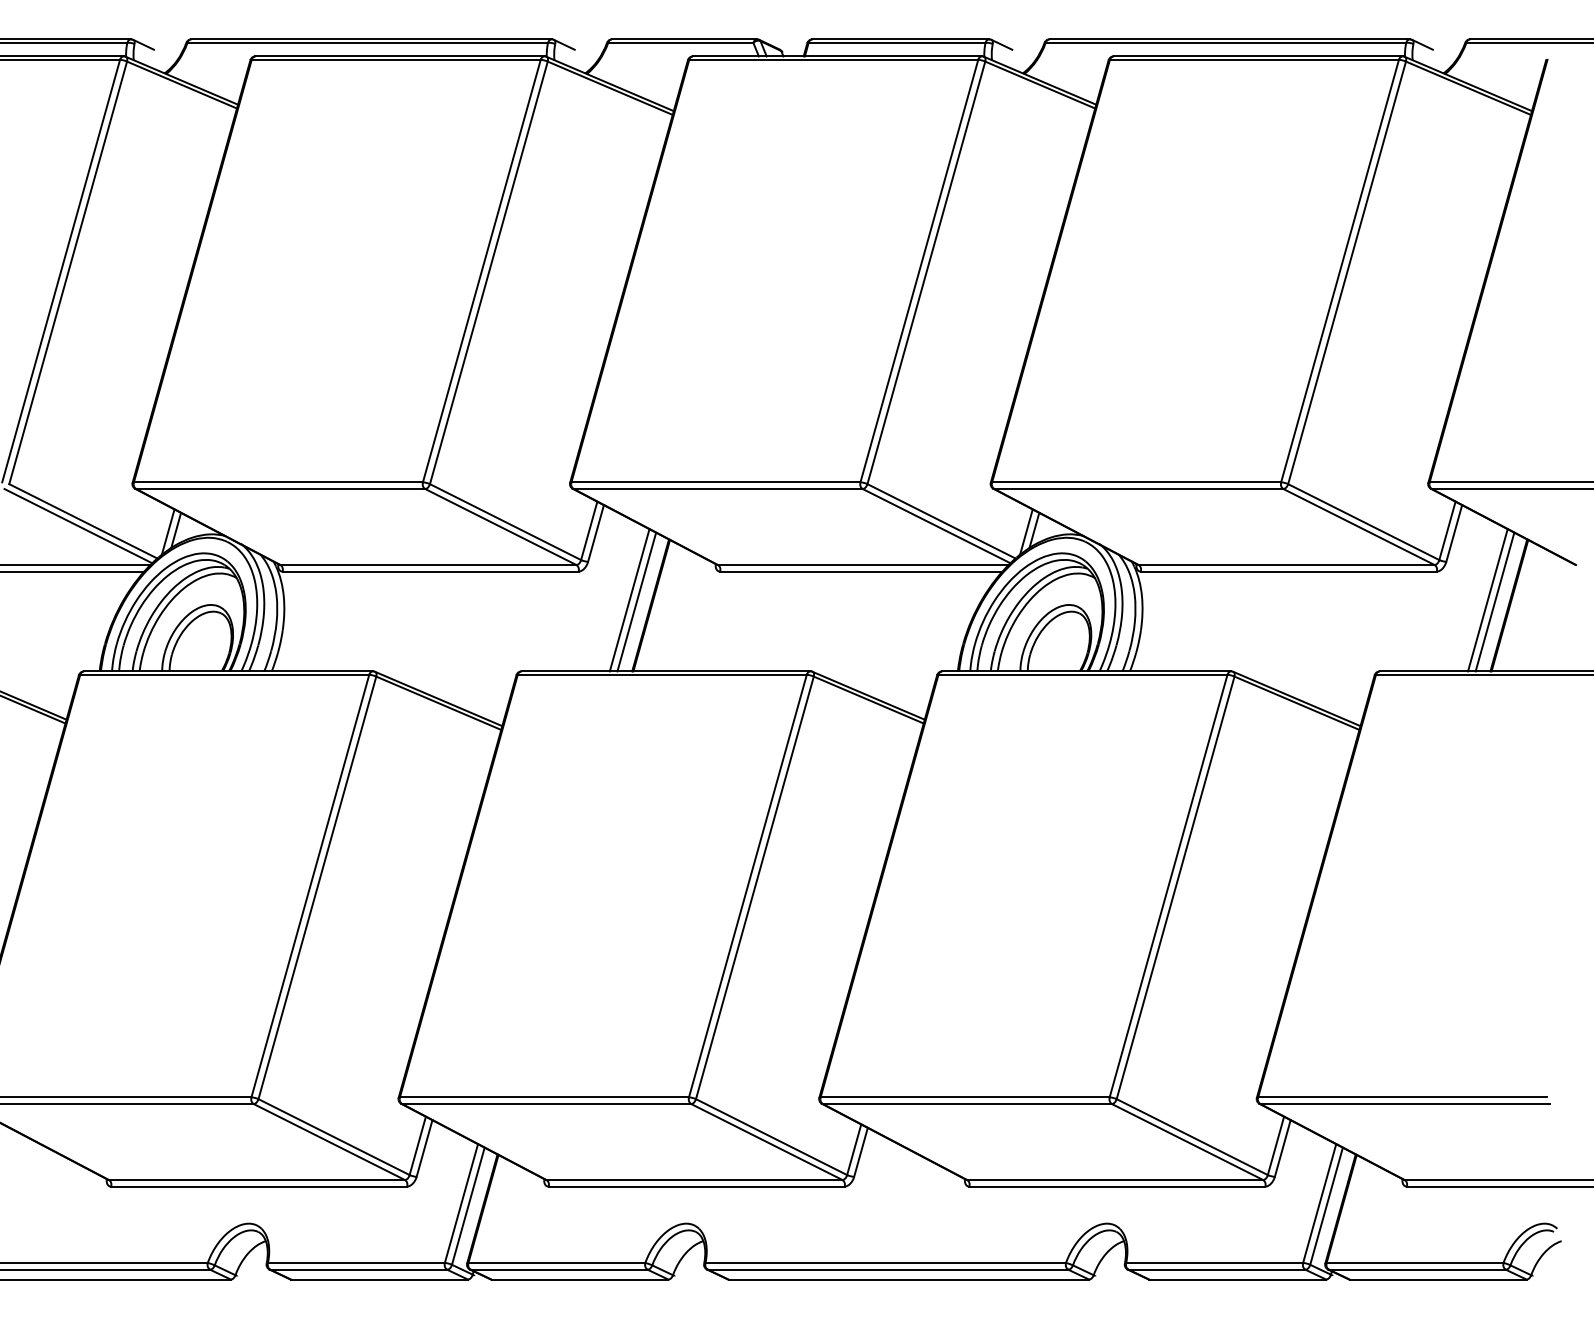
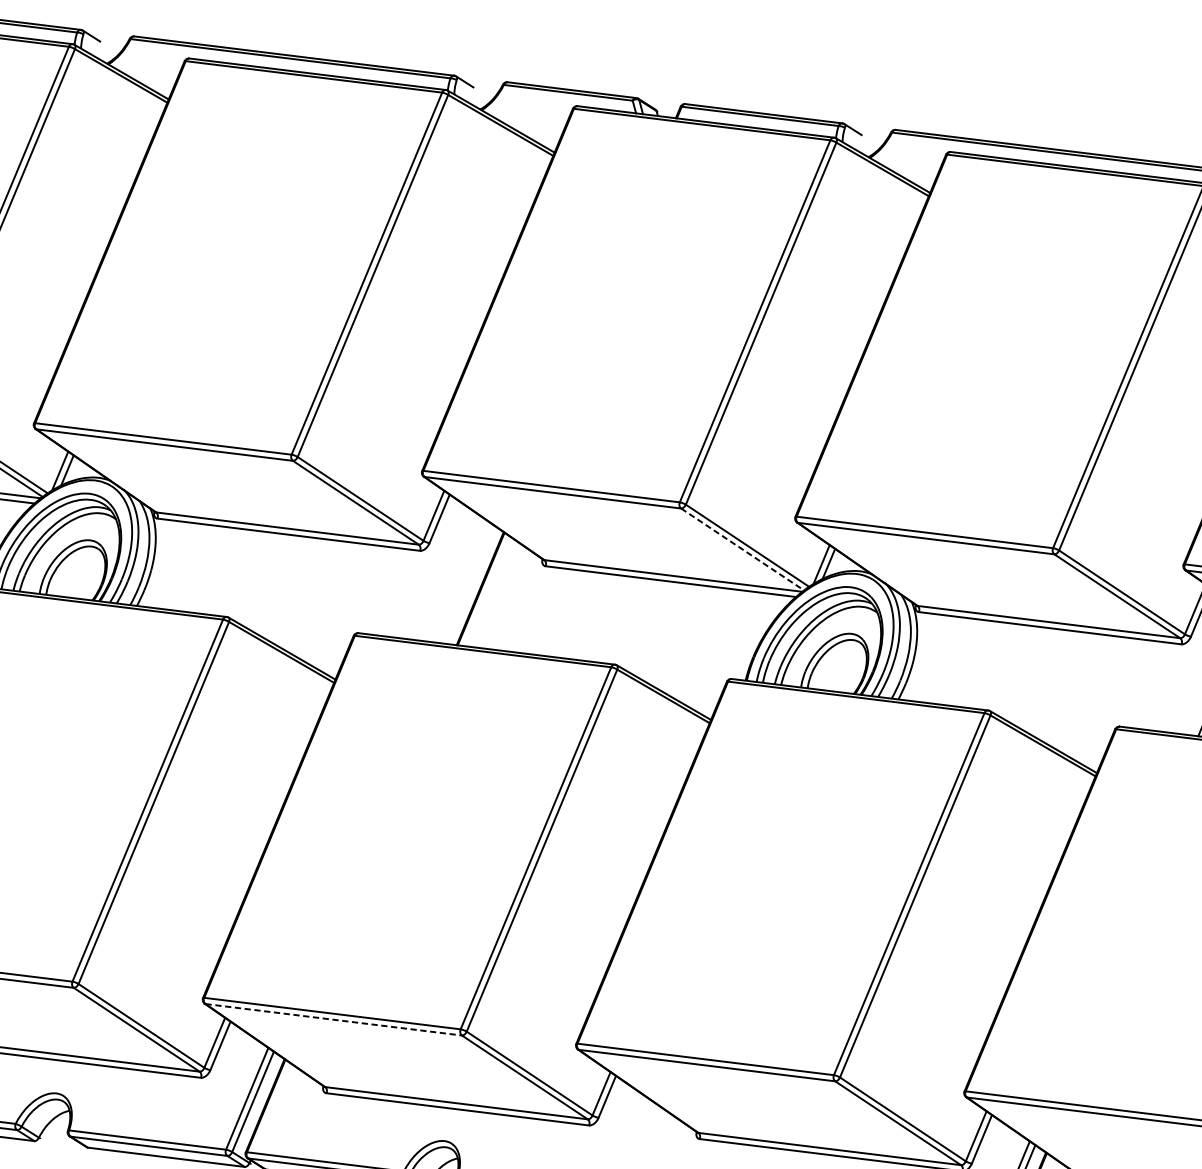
line: (936, 526) -> (742, 549), solid -> dashed
line: (629, 600) -> (462, 582), removed
line: (636, 601) -> (468, 583), removed
line: (546, 1104) -> (333, 1020), solid -> dashed

